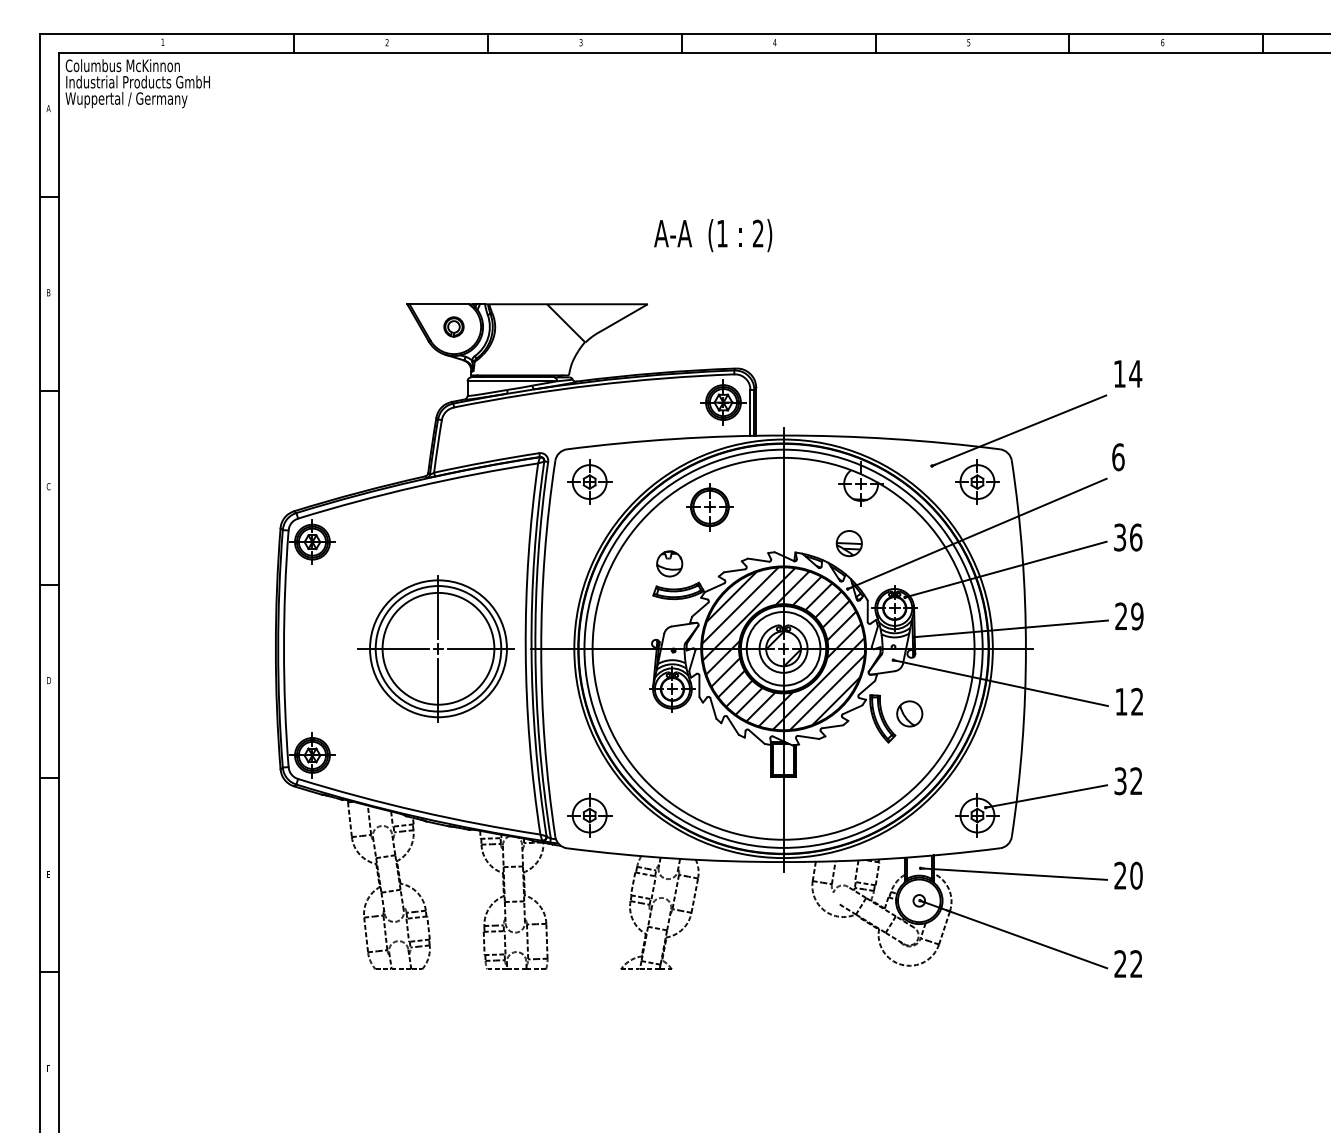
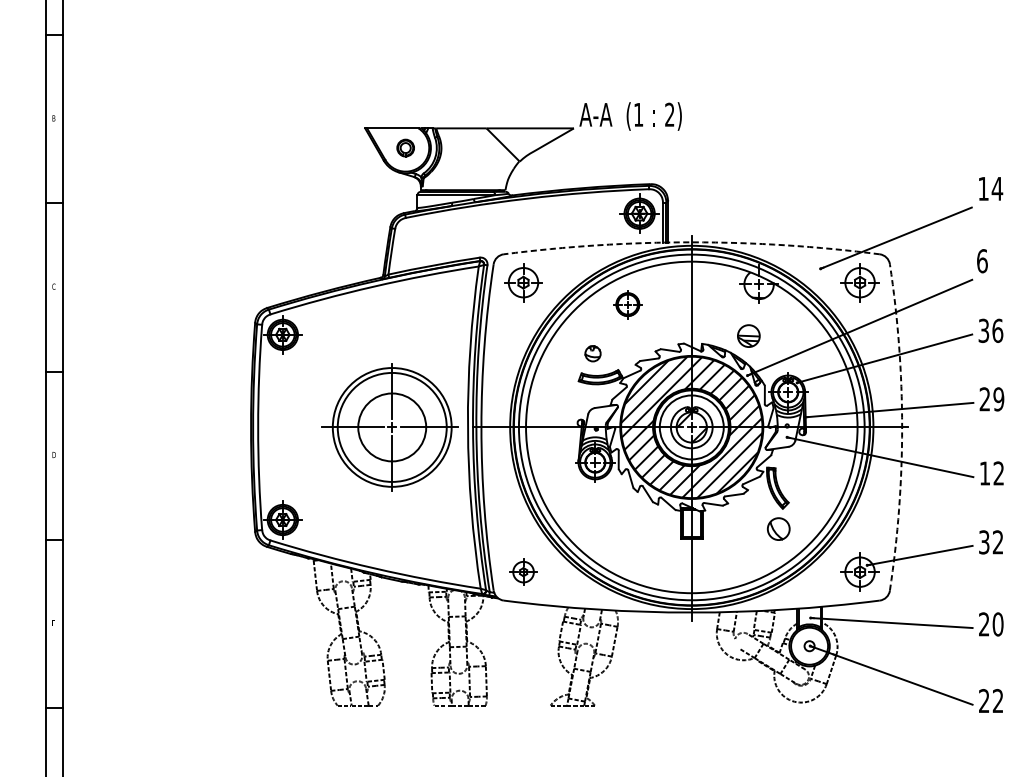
text: (713, 235) -> (630, 116), moved
arc: (783, 435) -> (691, 242), solid -> dashed
part: (709, 507) -> (627, 304), size x0.7
part: (669, 563) -> (592, 353), size x0.7
circle: (438, 648) -> (392, 427), size x0.7
arc: (1025, 648) -> (901, 427), solid -> dashed
part: (909, 713) -> (778, 528), moved
part: (589, 815) -> (523, 572), size x0.7

